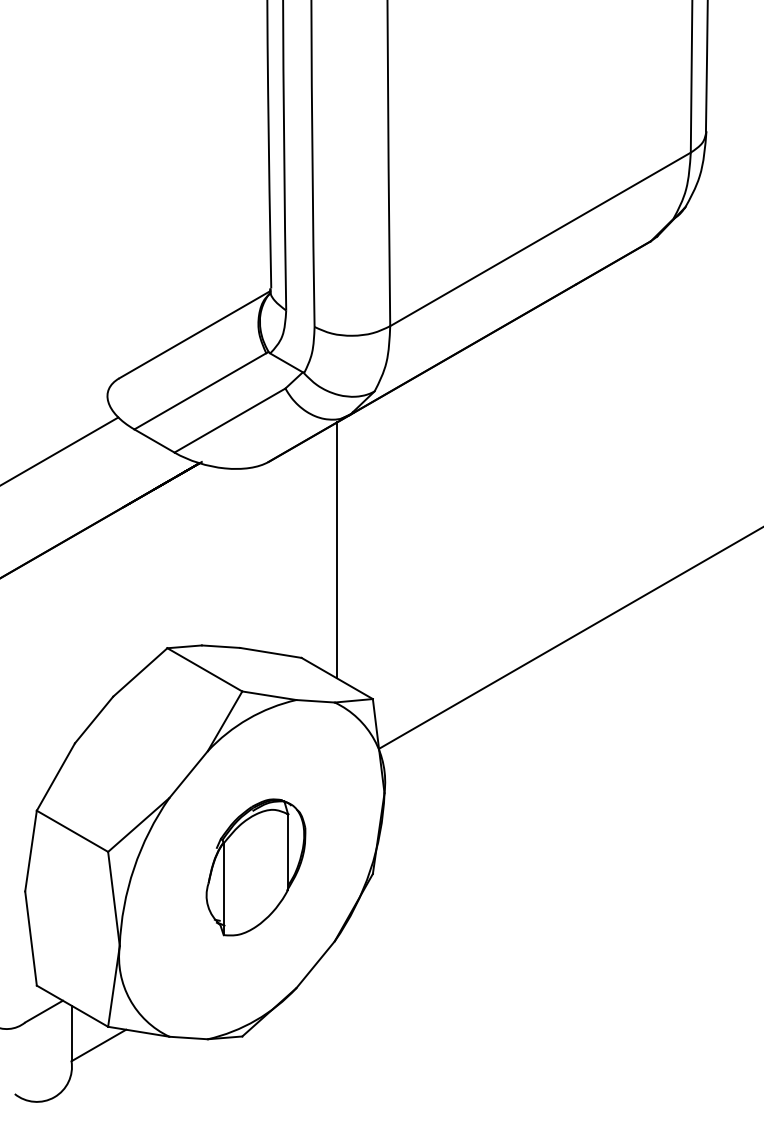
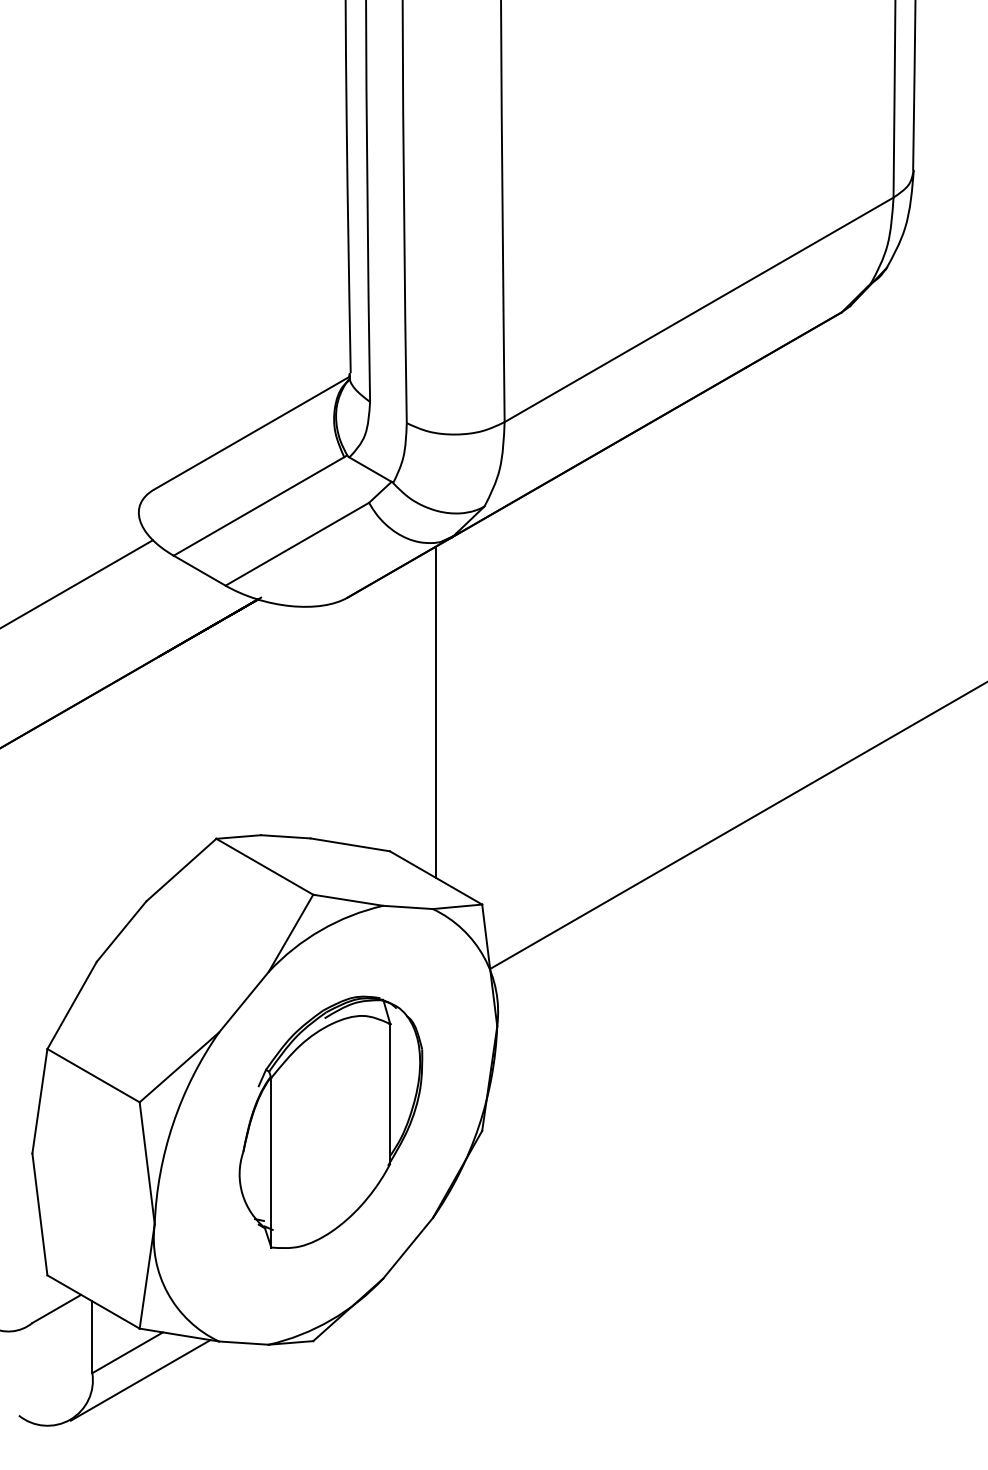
part: (255, 867) -> (330, 1122), size x1.43
line: (108, 1066) -> (140, 1379), added

